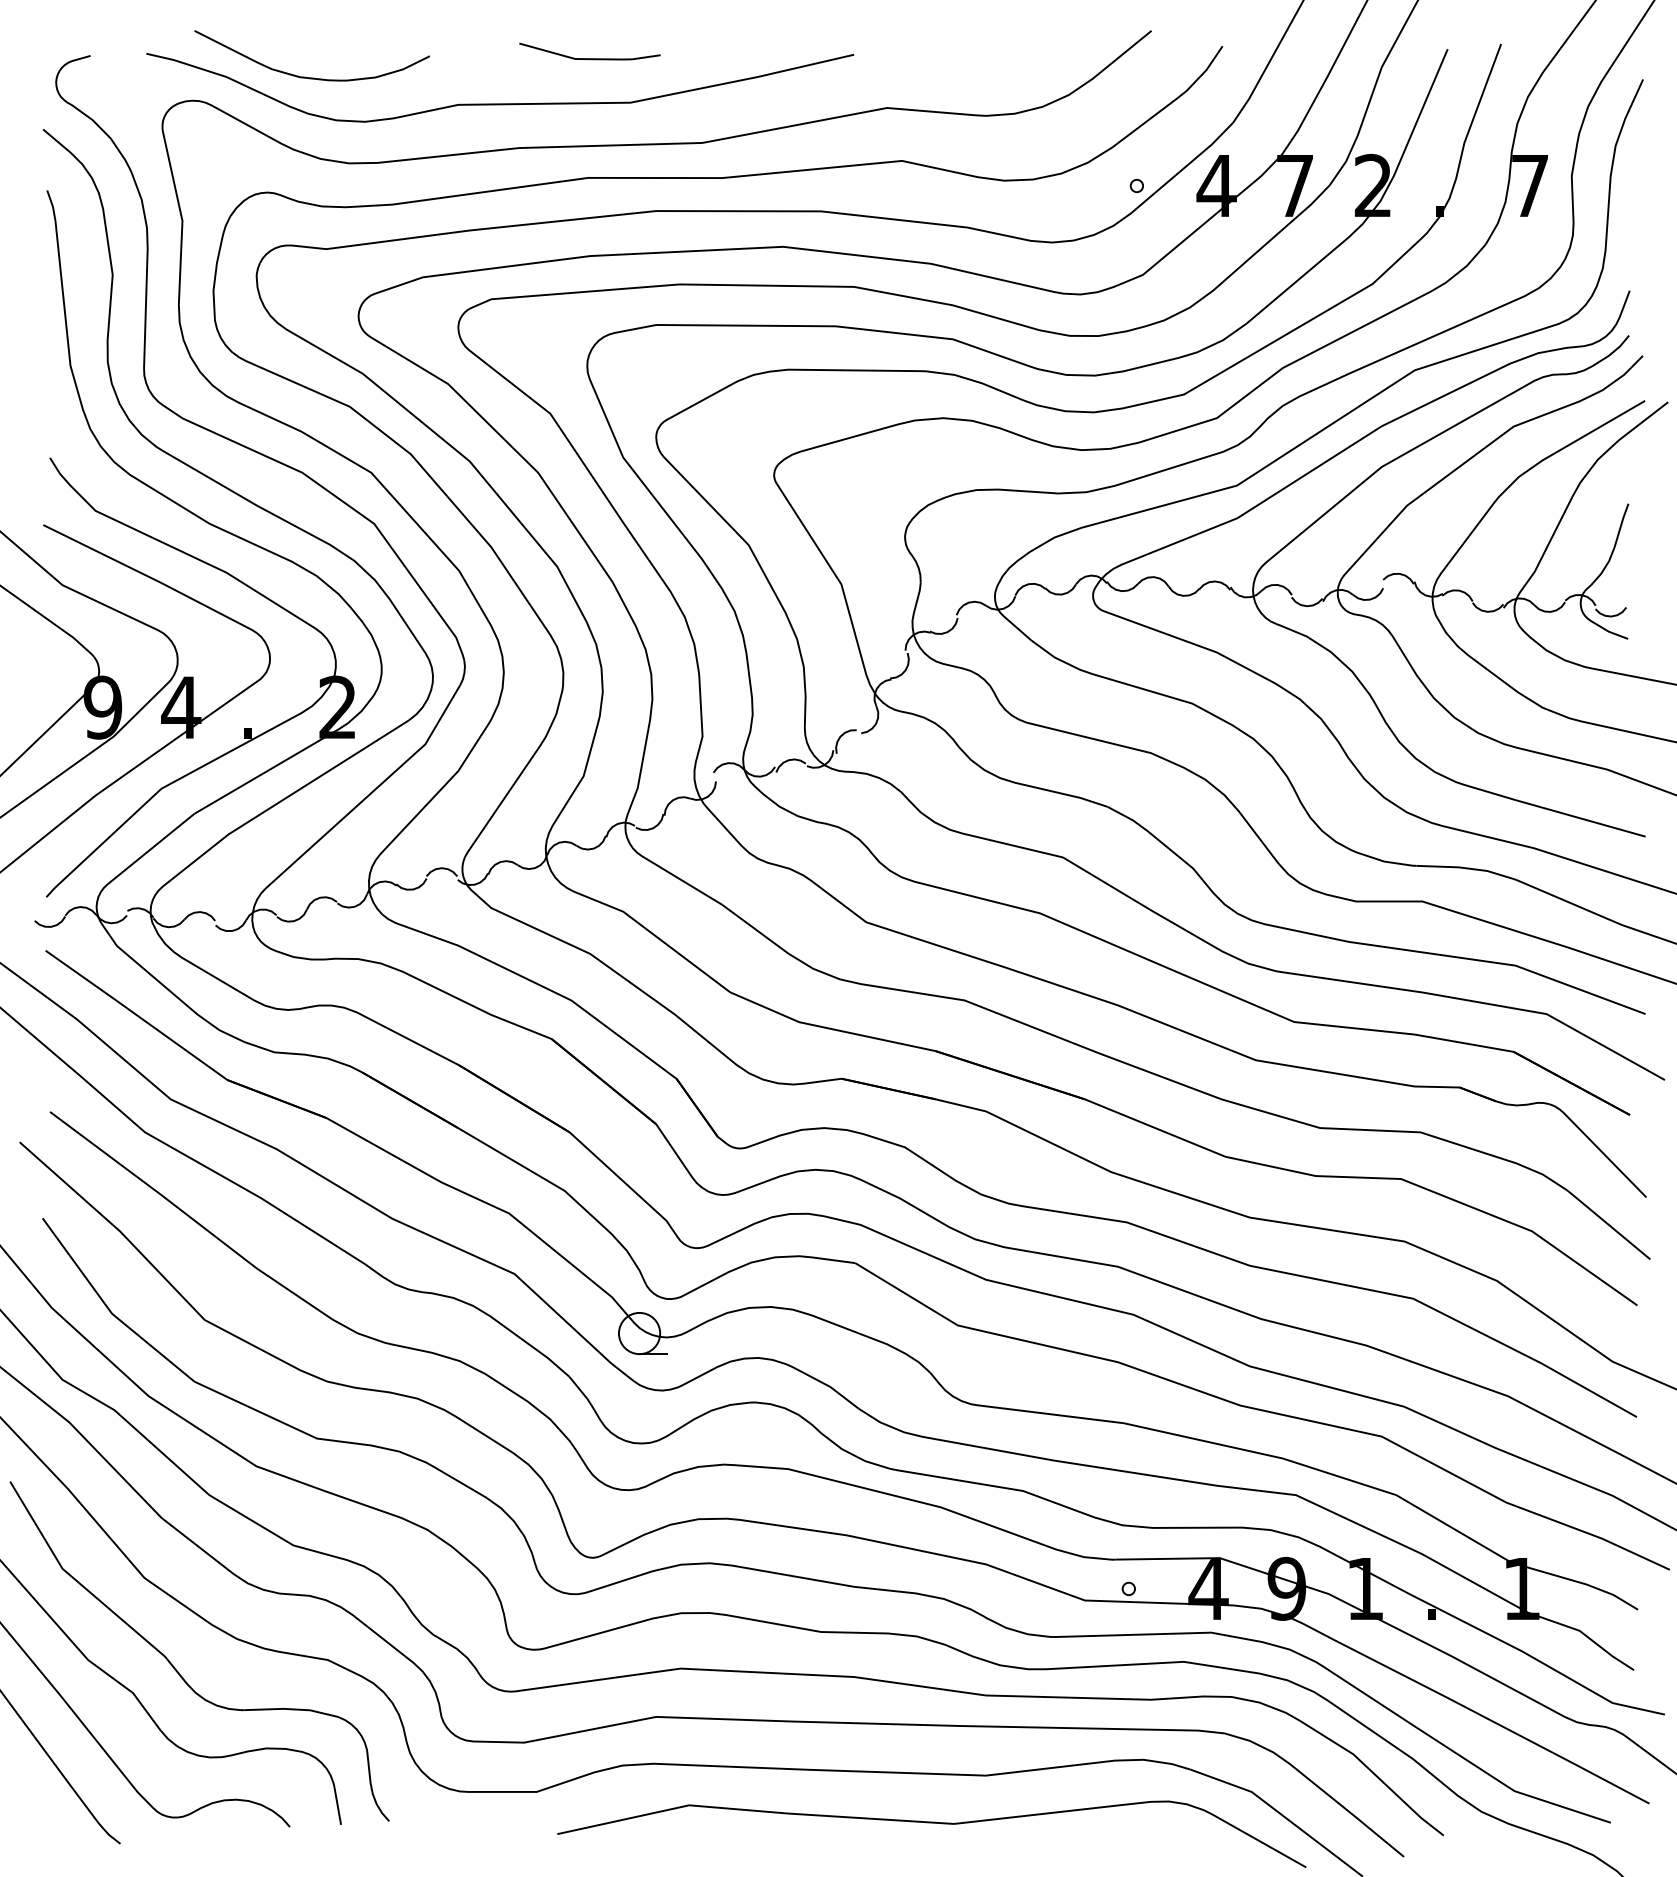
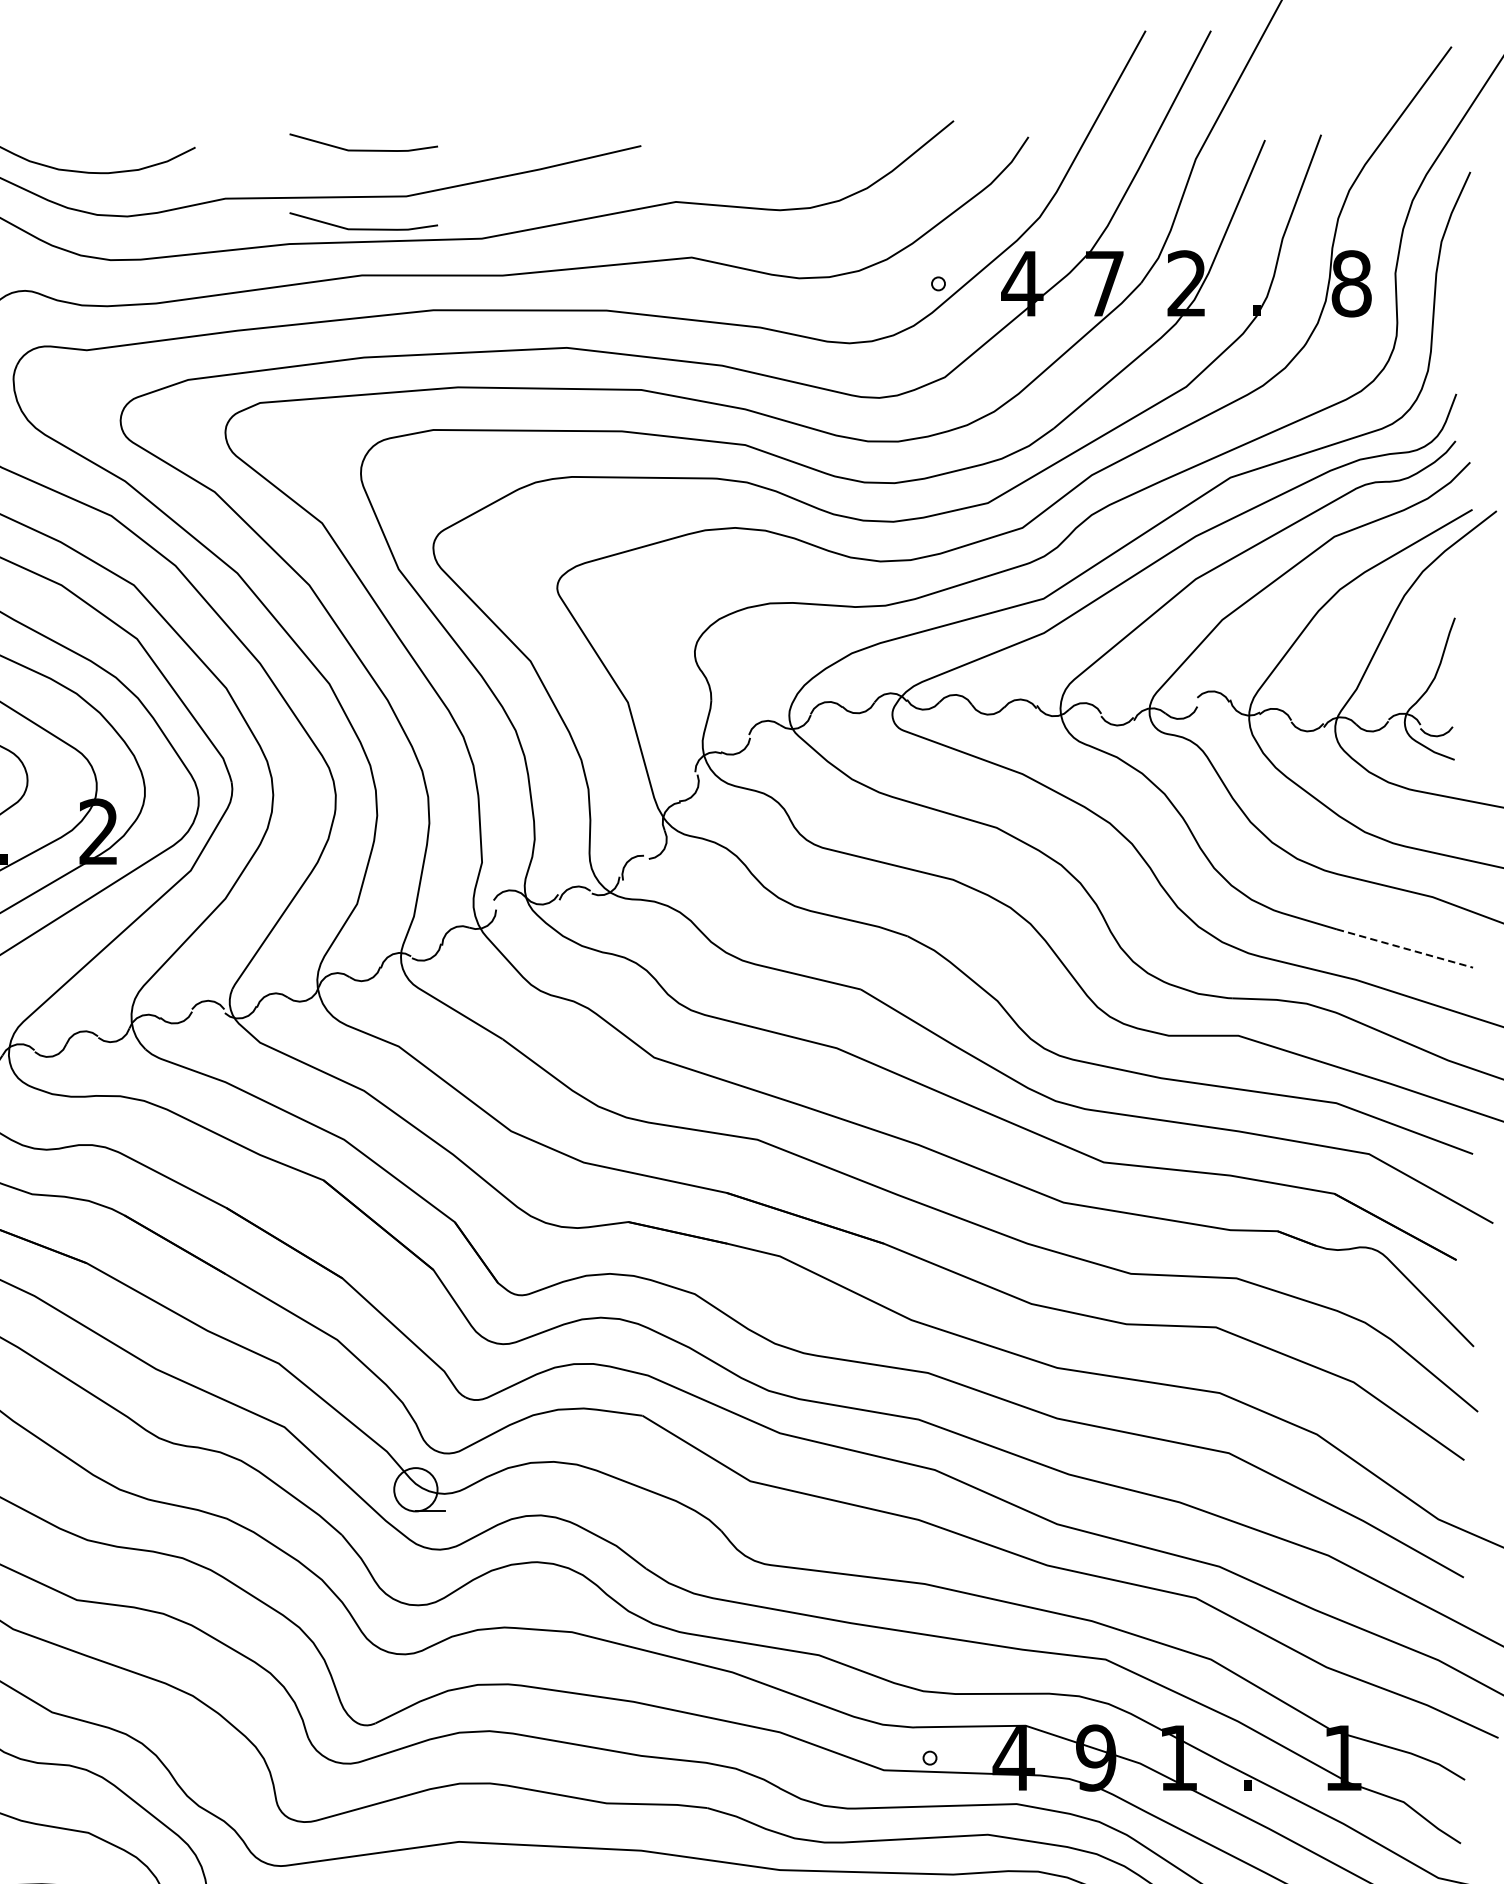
line: (589, 133) -> (363, 228), added
text: (1530, 185) -> (1352, 283), 7 -> 8
line: (1581, 818) -> (1405, 948), solid -> dashed

